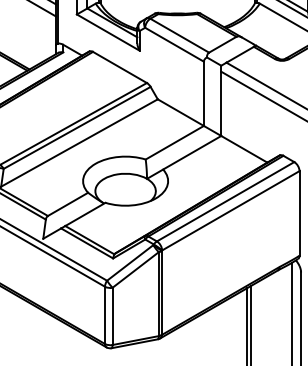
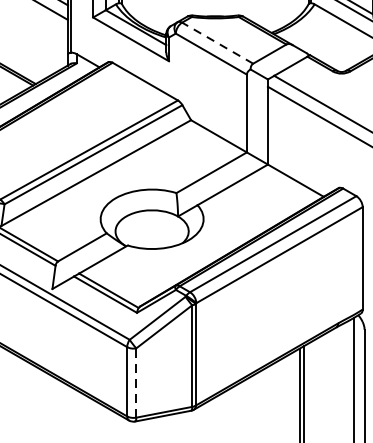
line: (179, 35) -> (217, 42), solid -> dashed
line: (112, 316) -> (136, 383), solid -> dashed

